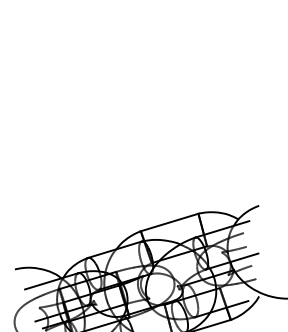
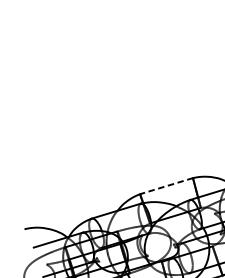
line: (169, 222) -> (166, 186), solid -> dashed

